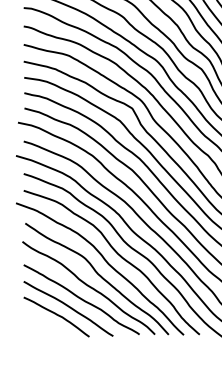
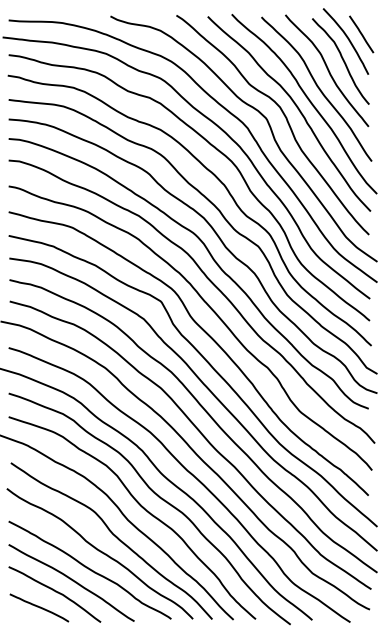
curve: (45, 326) -> (39, 607), added

